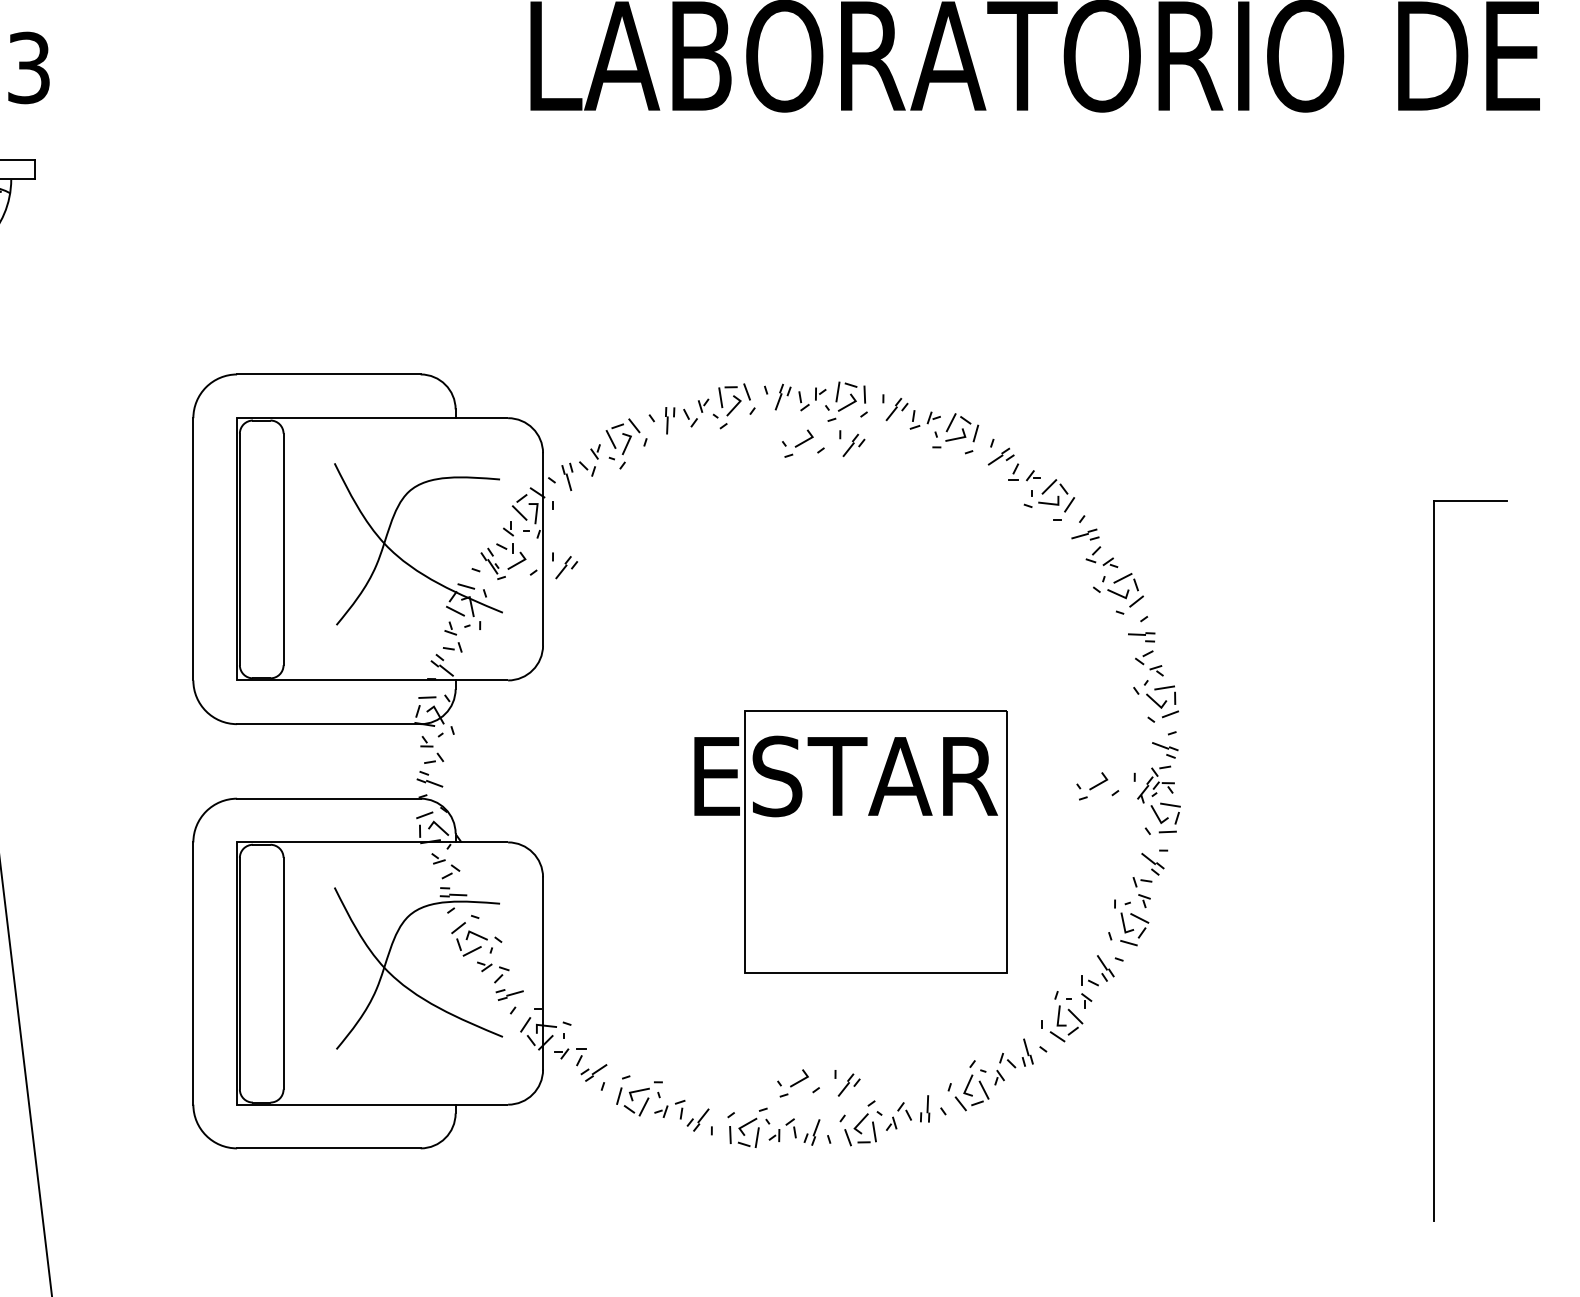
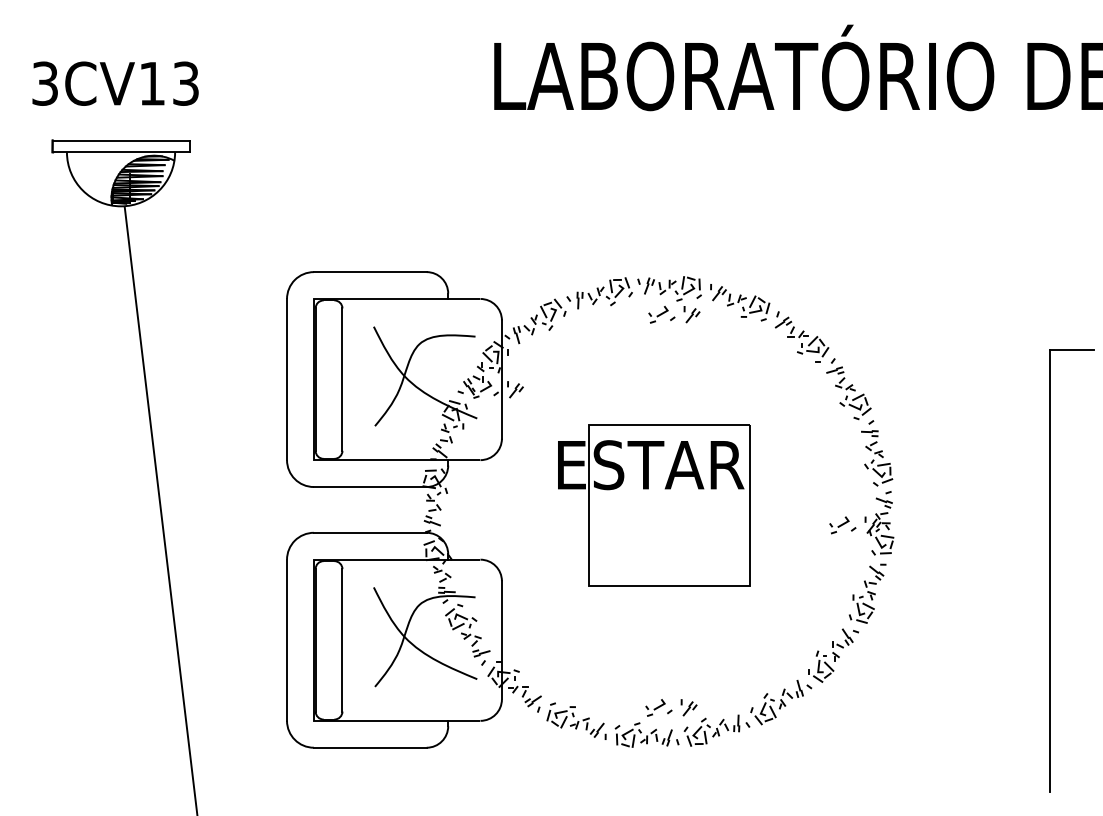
part: (851, 842) -> (654, 505), moved

